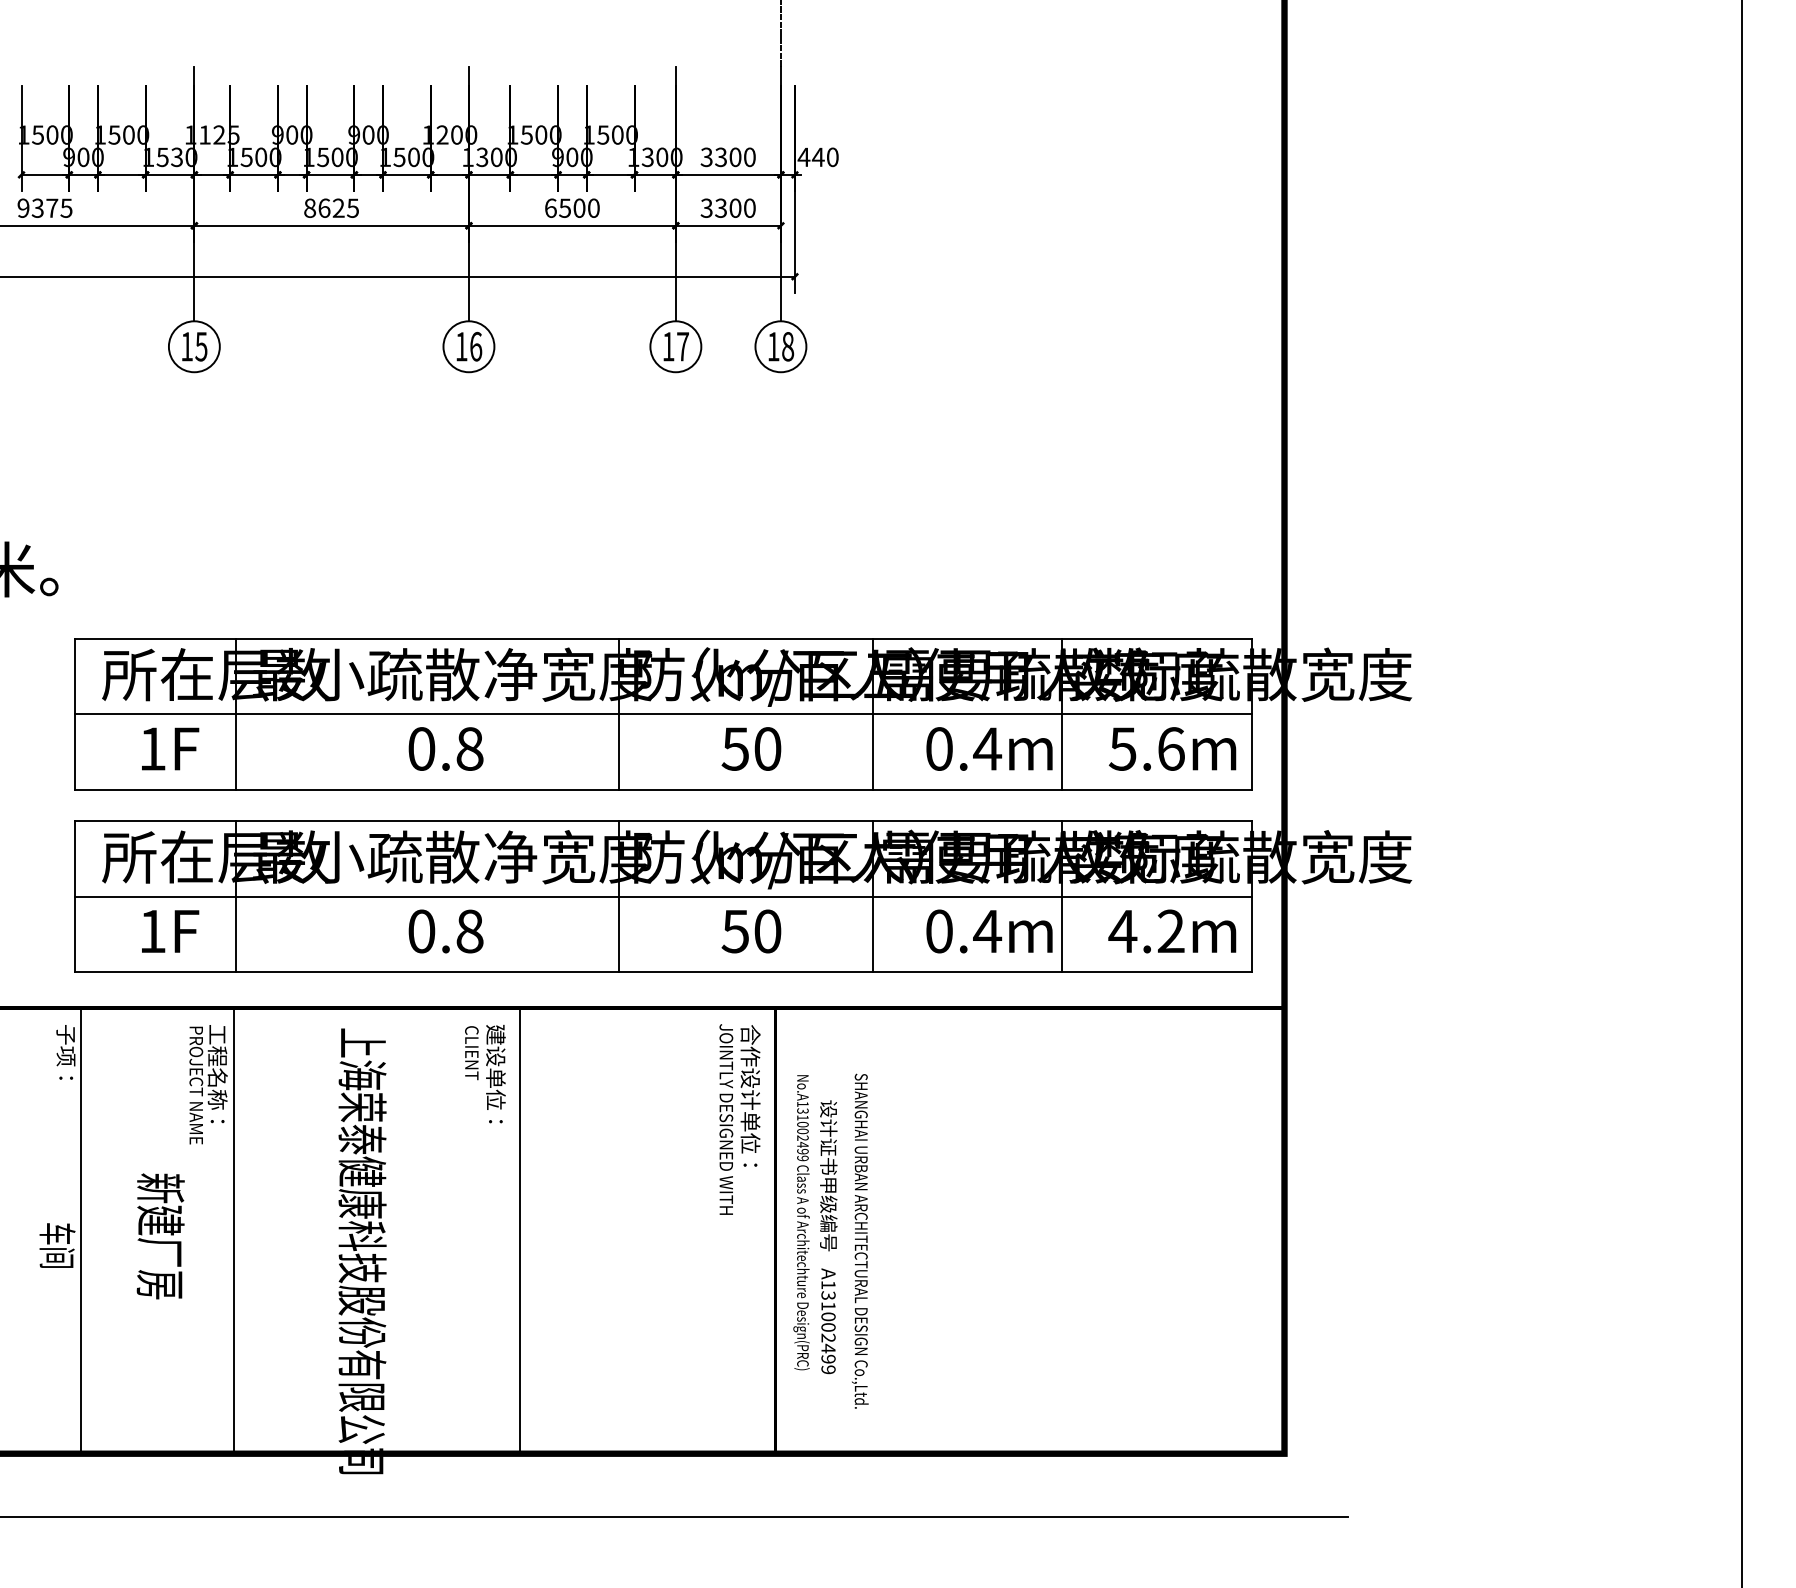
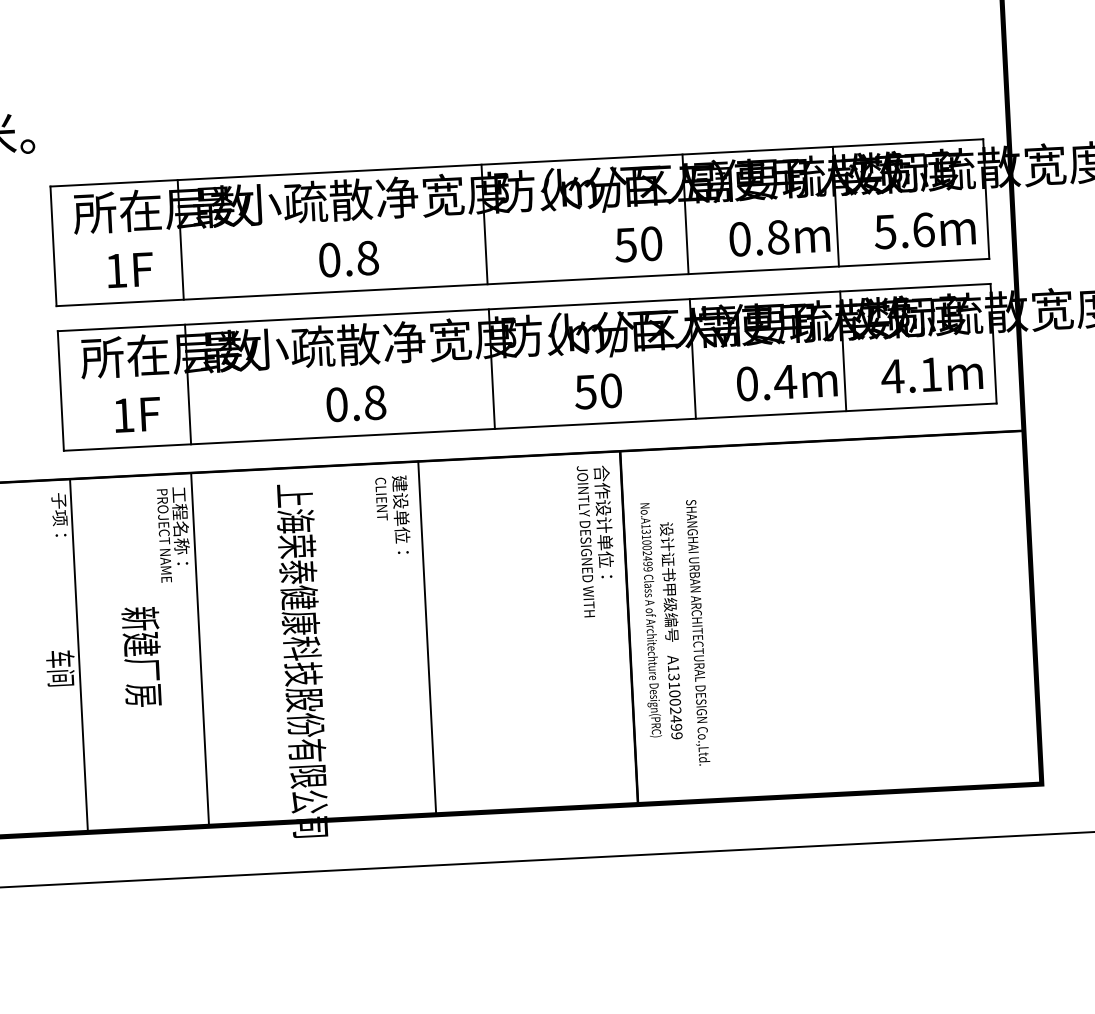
line: (663, 714) -> (519, 223), removed
text: (751, 748) -> (638, 244), moved
text: (987, 748) -> (778, 236), 0.4m -> 0.8m
line: (663, 896) -> (527, 367), removed
text: (1170, 930) -> (930, 373), 4.2m -> 4.1m

